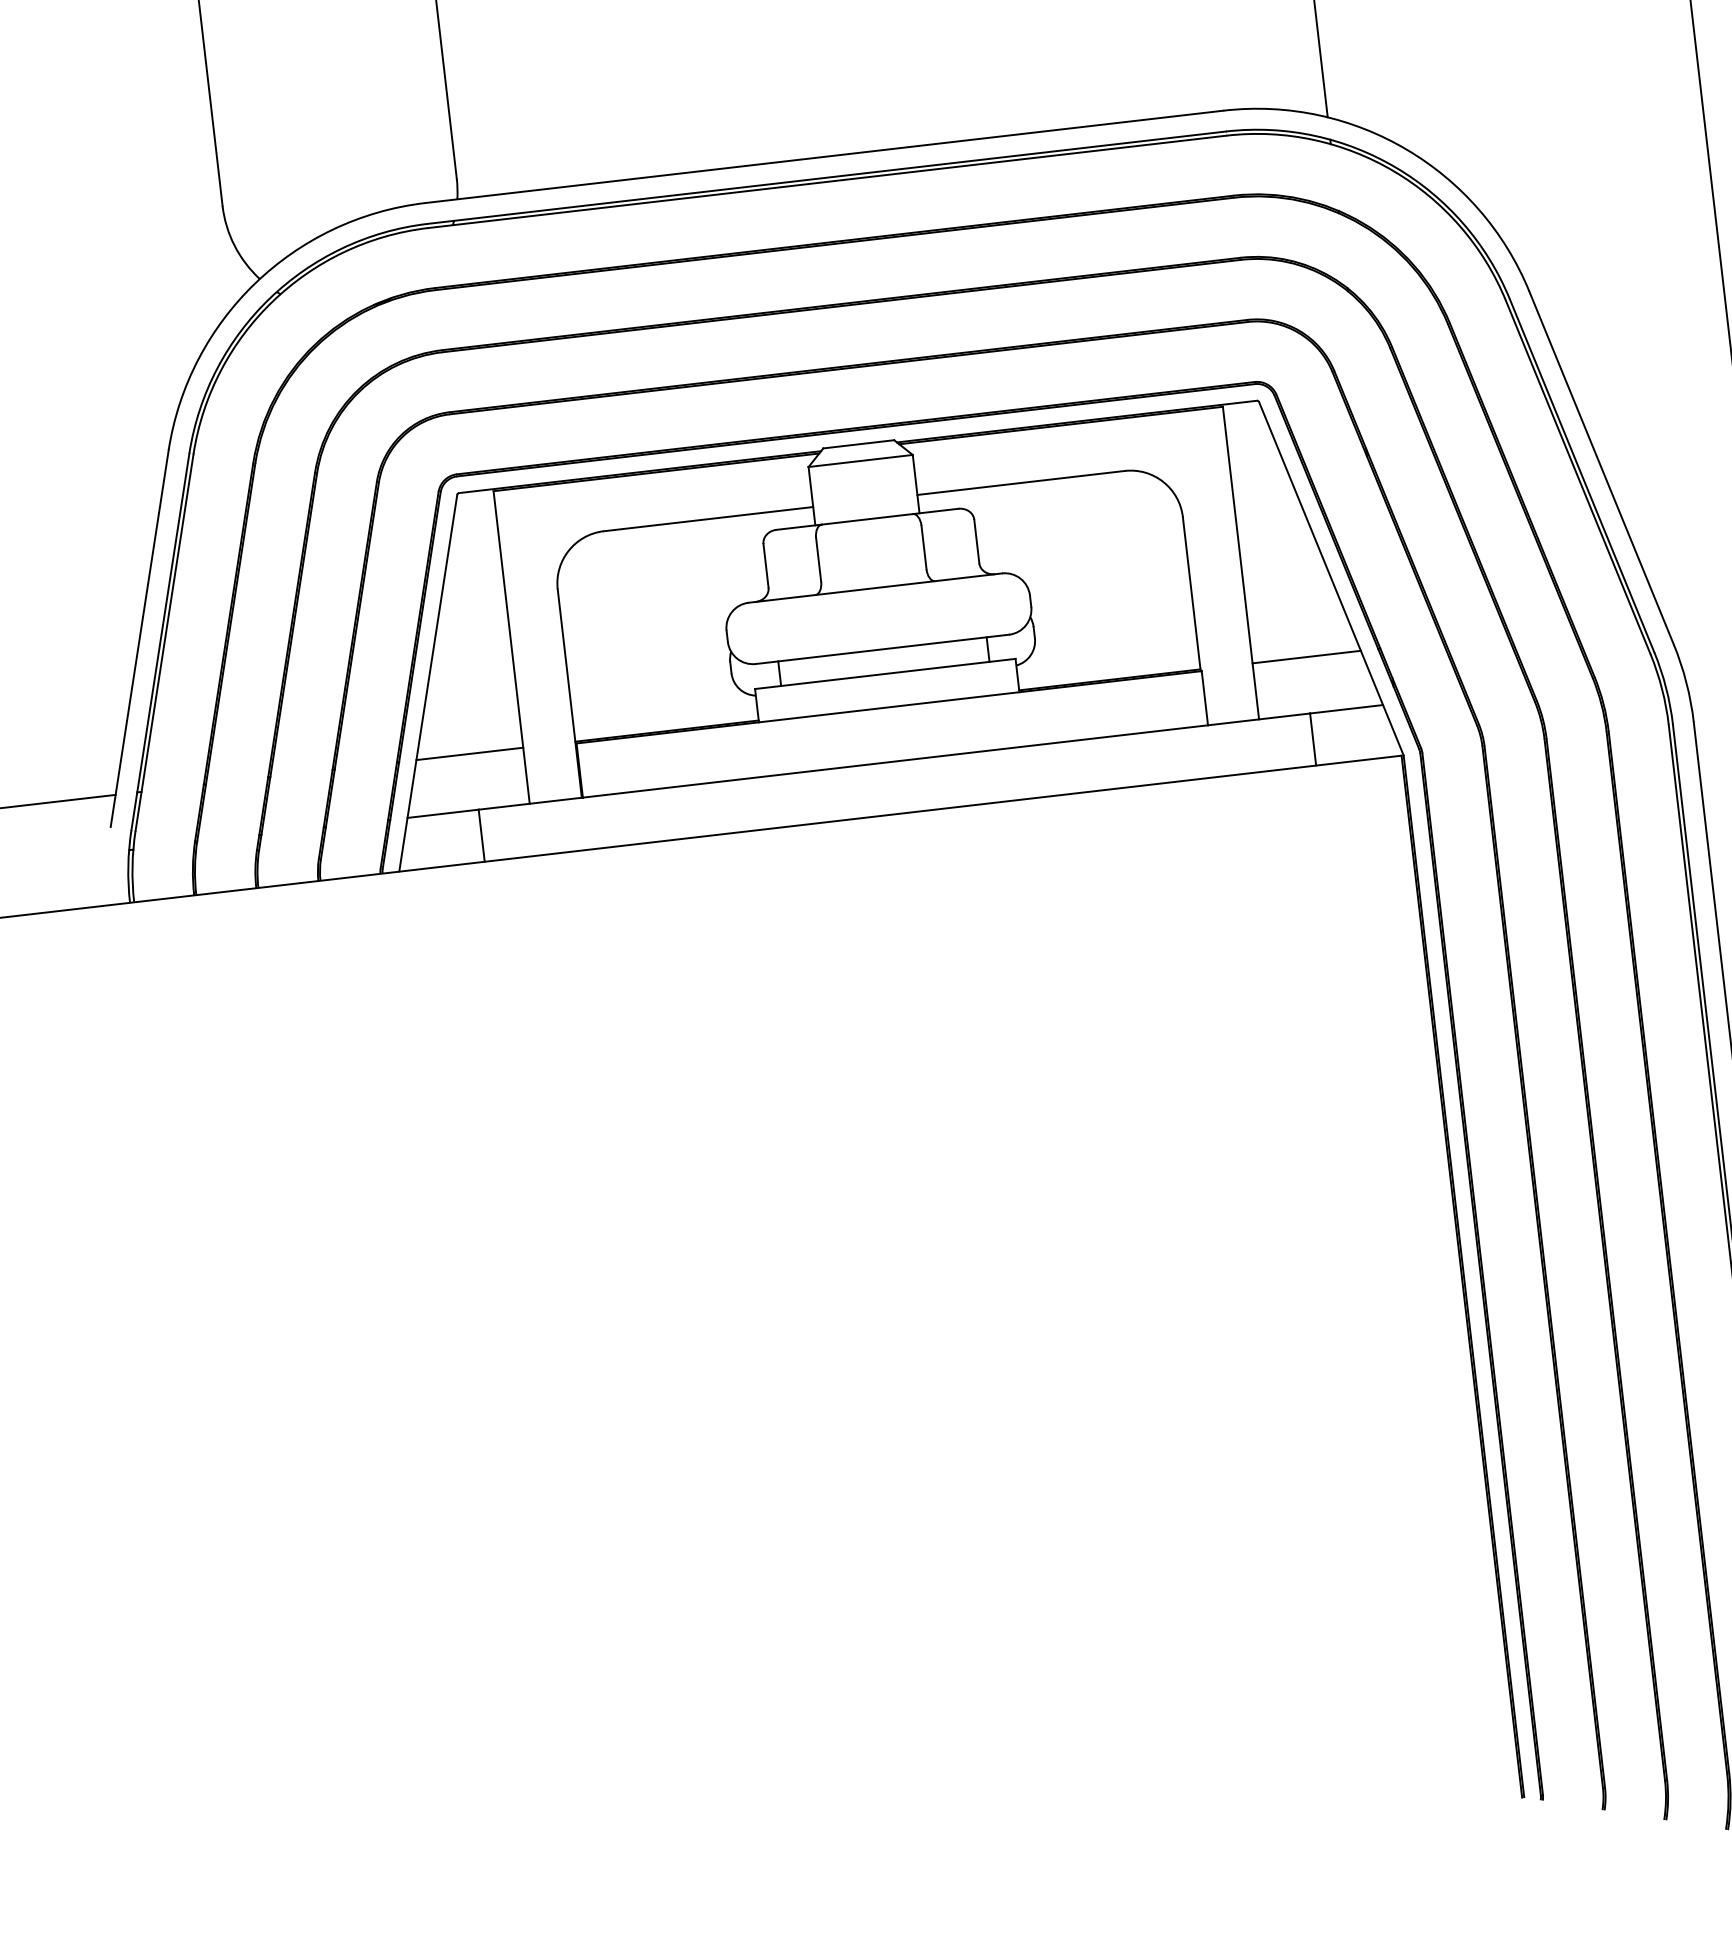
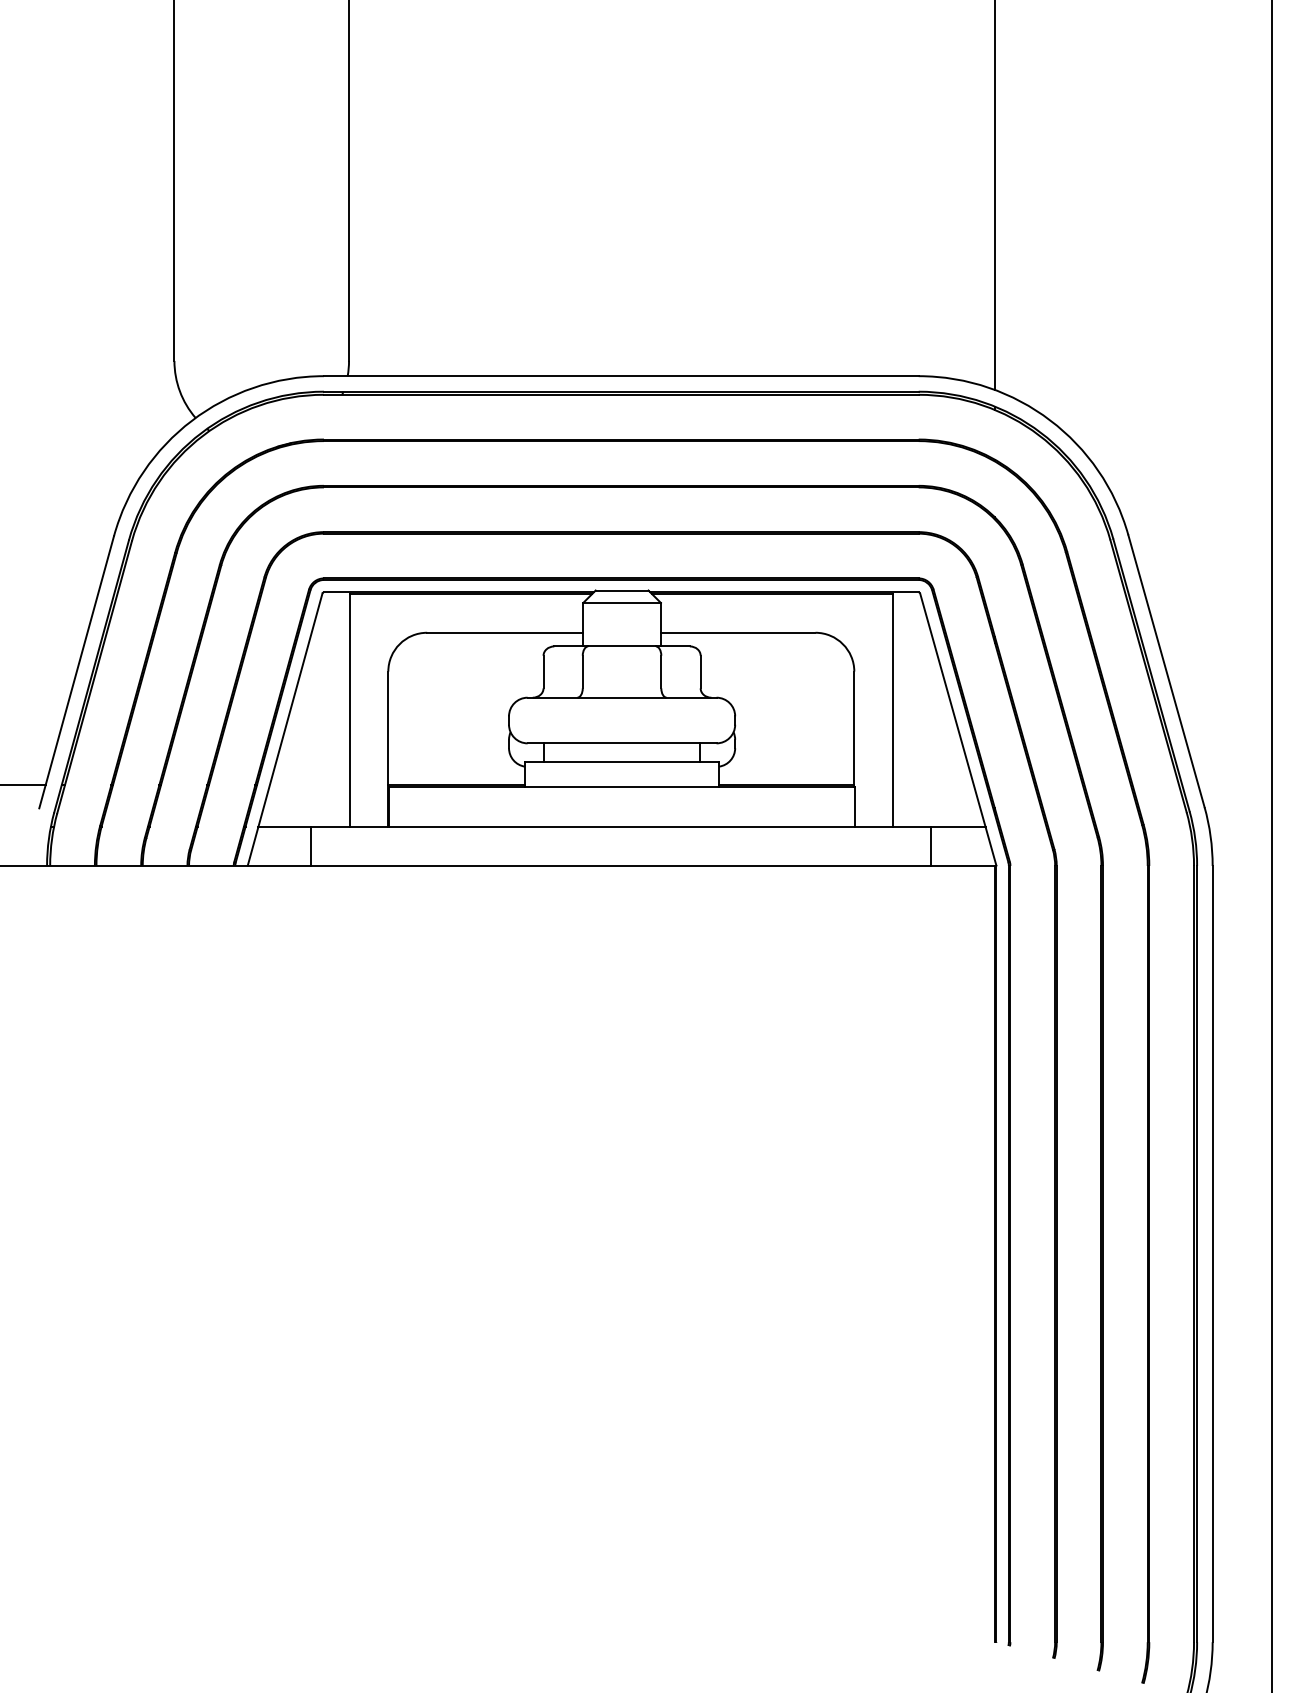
line: (1306, 657) -> (933, 785), removed
line: (469, 754) -> (309, 785), removed

